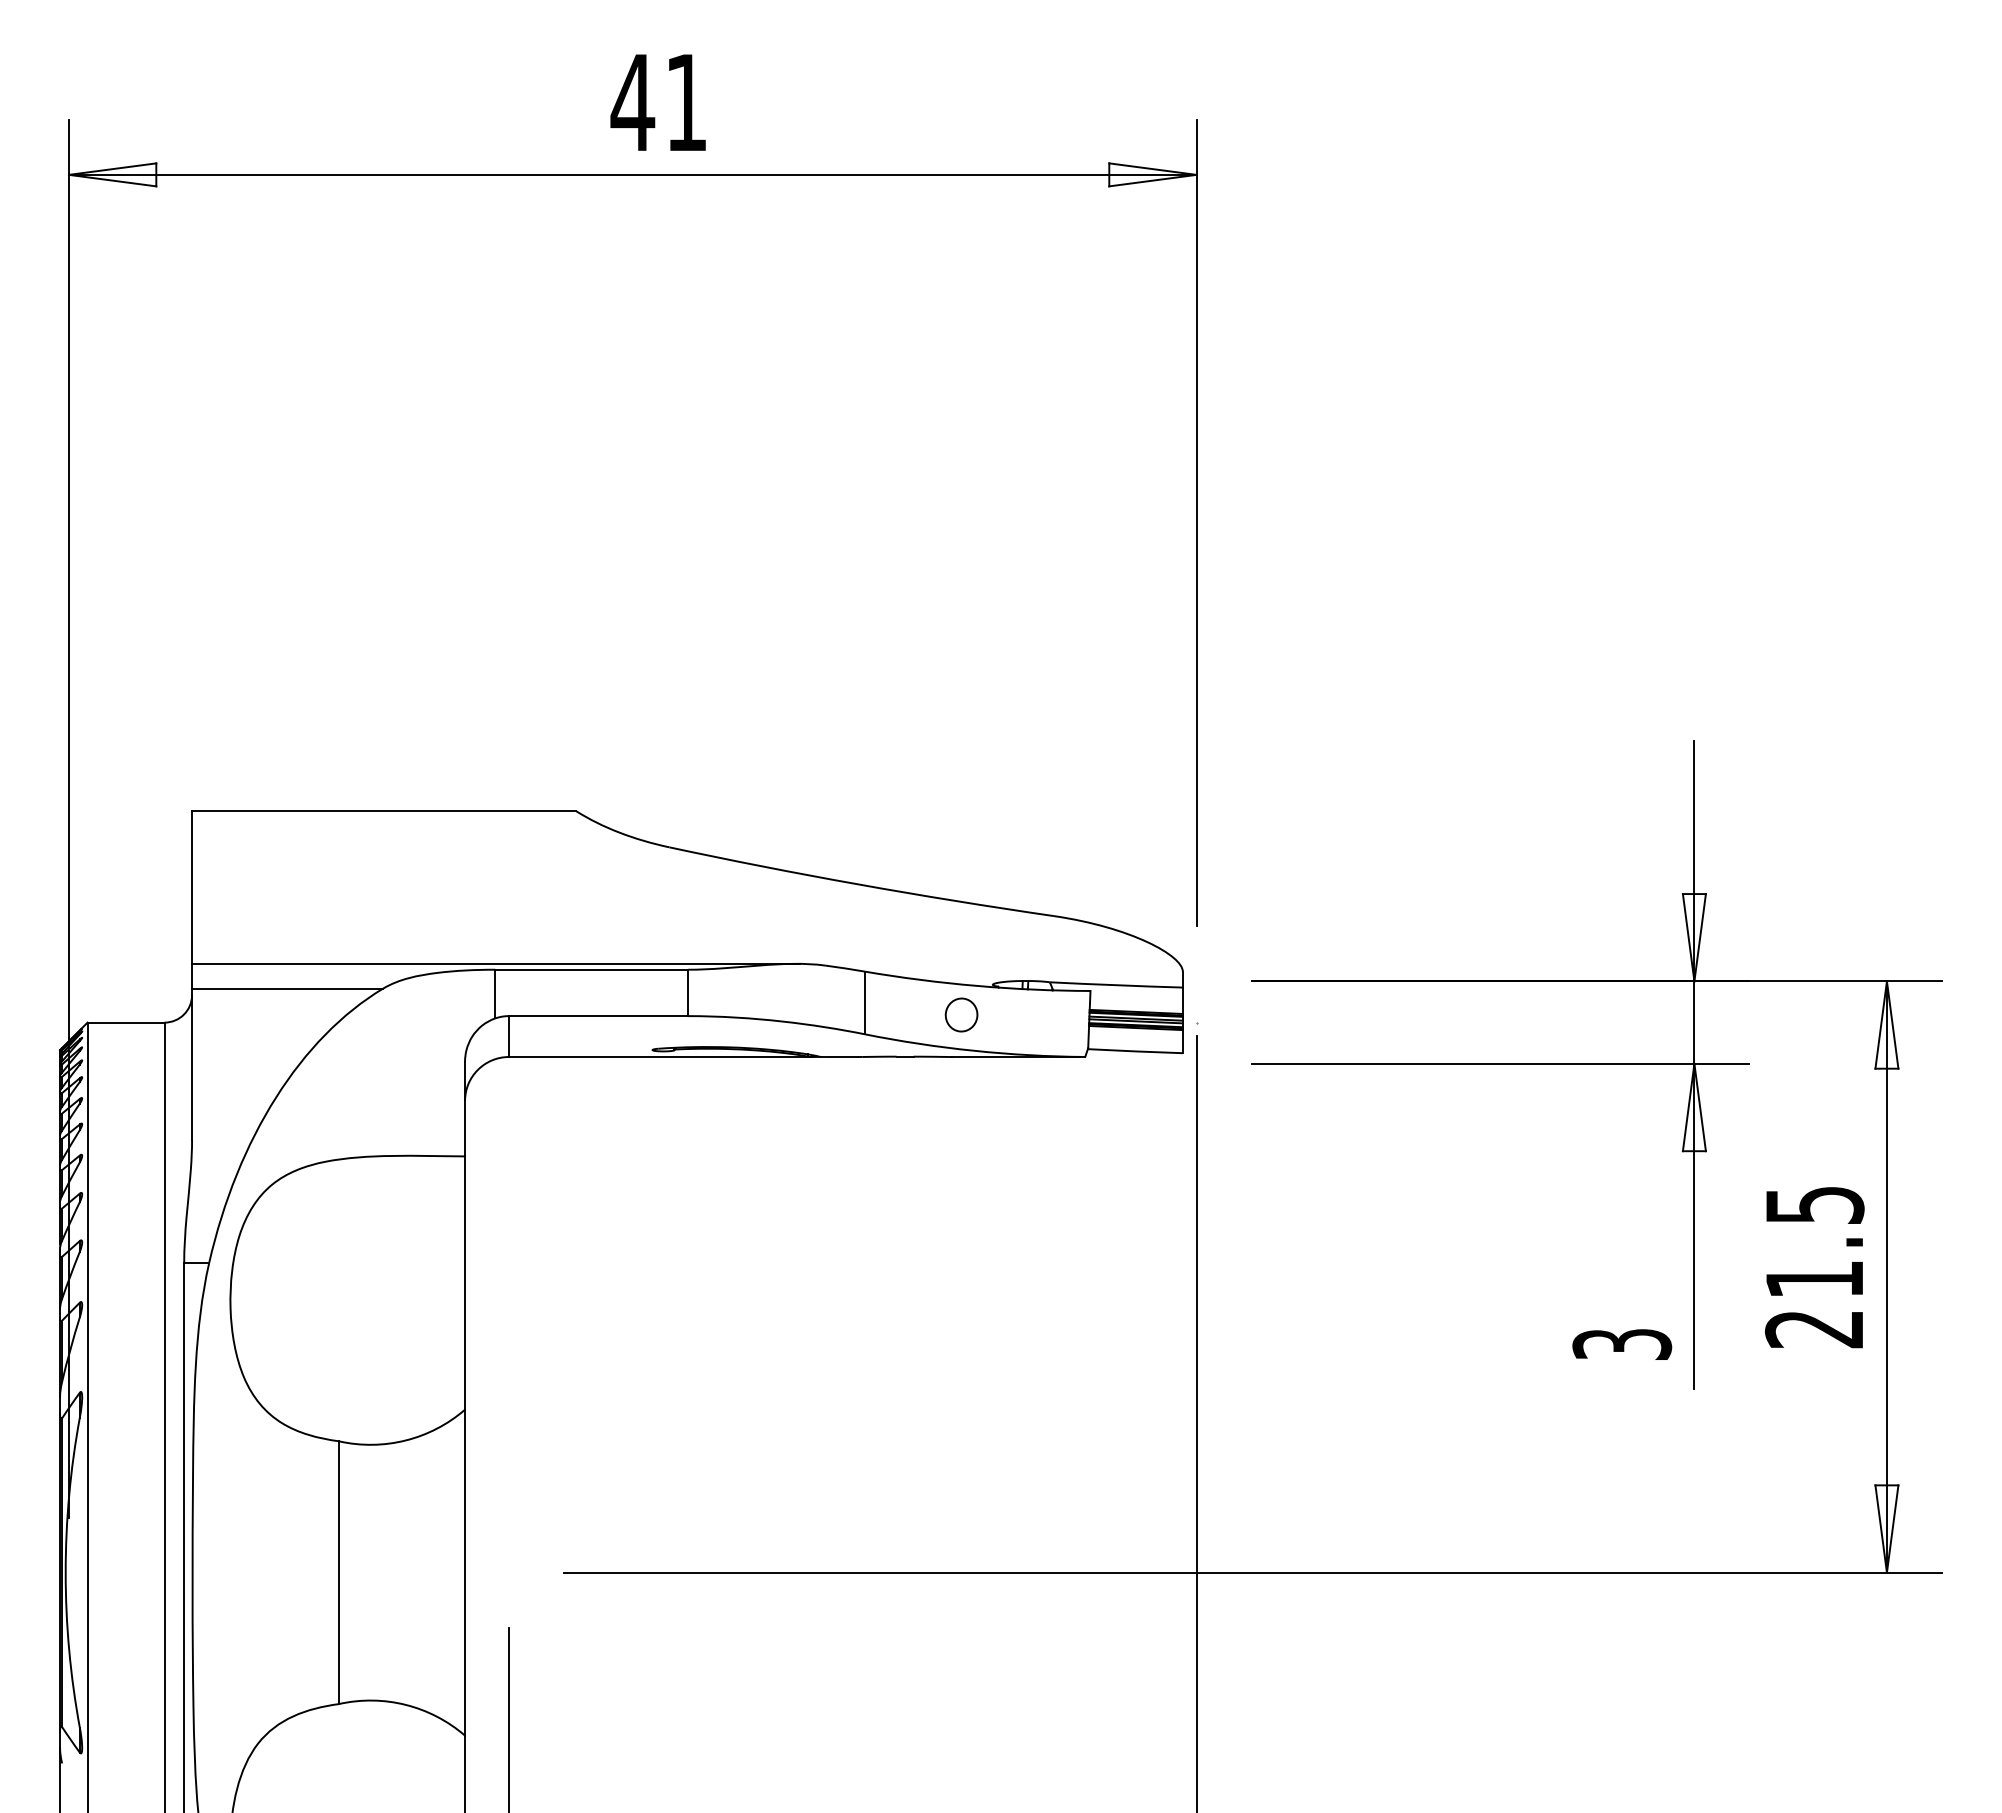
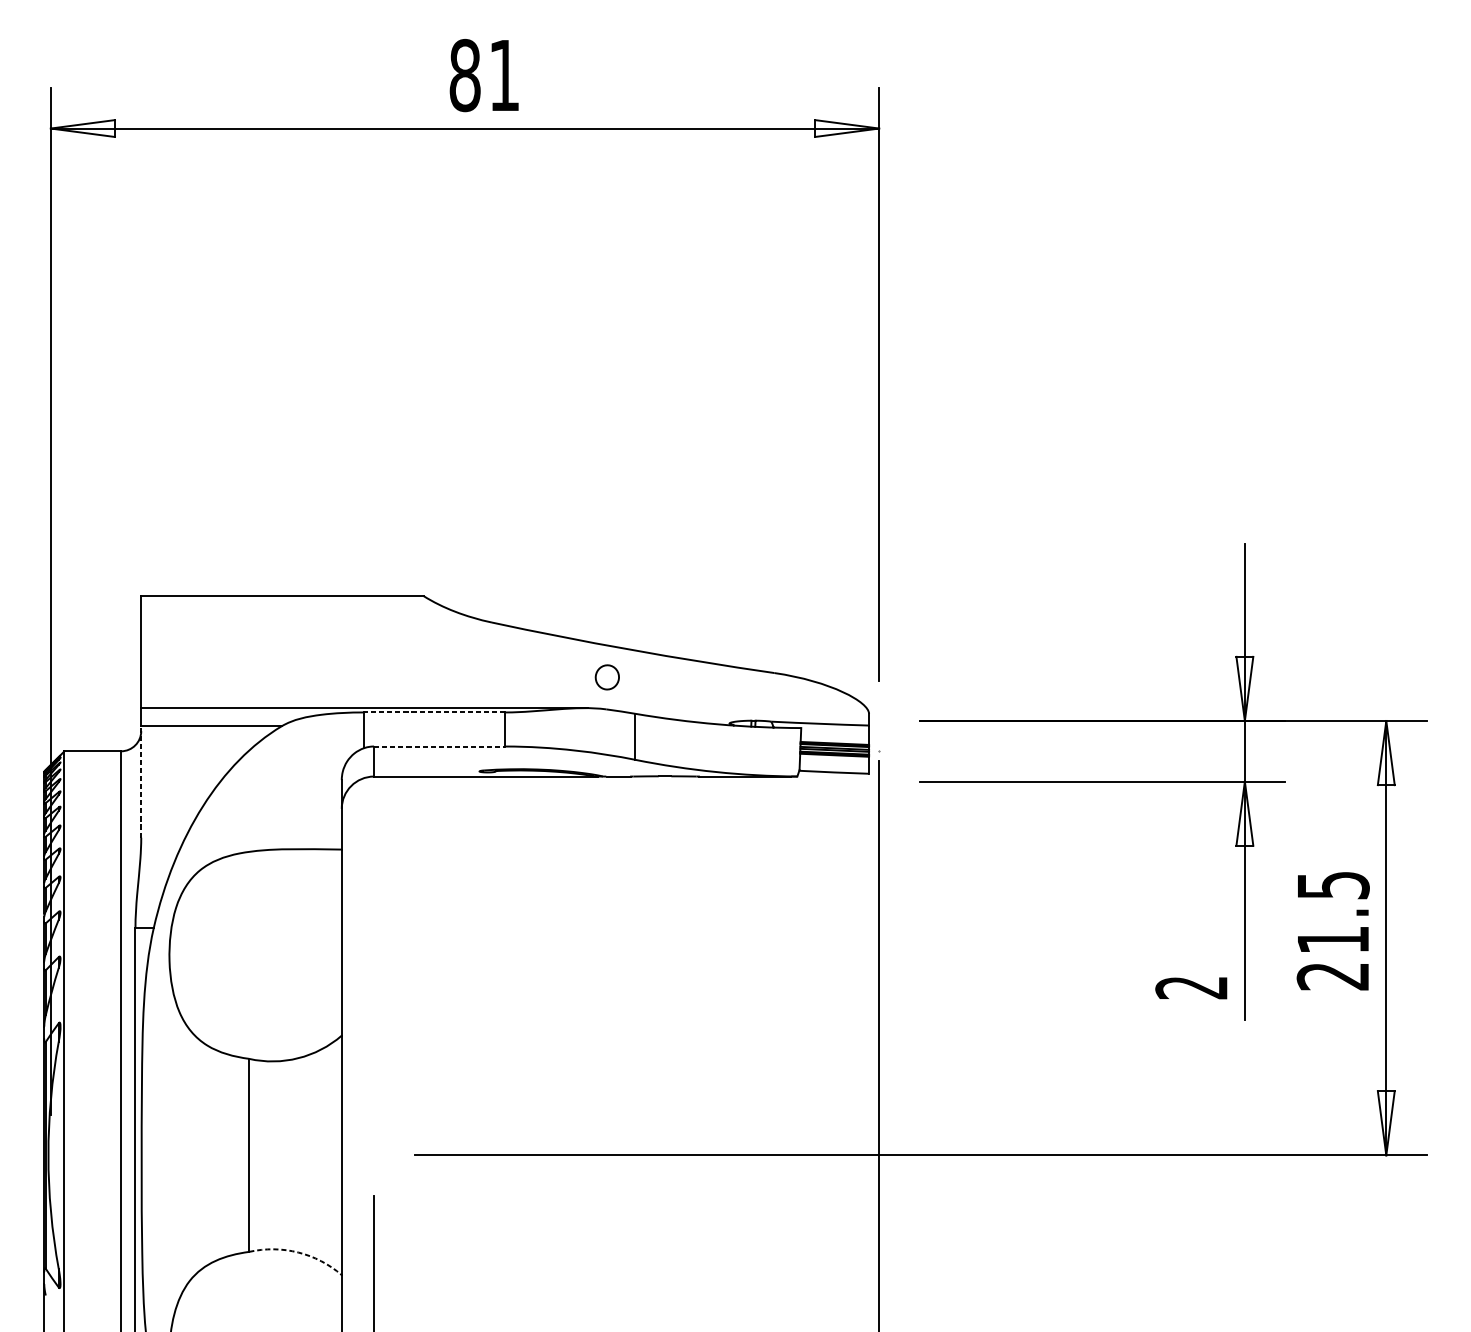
text: (632, 102) -> (464, 75), 41 -> 81
line: (591, 969) -> (434, 712), solid -> dashed
part: (961, 1014) -> (607, 677), moved
line: (598, 1016) -> (439, 746), solid -> dashed
line: (192, 1064) -> (141, 782), solid -> dashed
text: (1622, 1344) -> (1192, 987), 3 -> 2
arc: (405, 1704) -> (298, 1252), solid -> dashed

